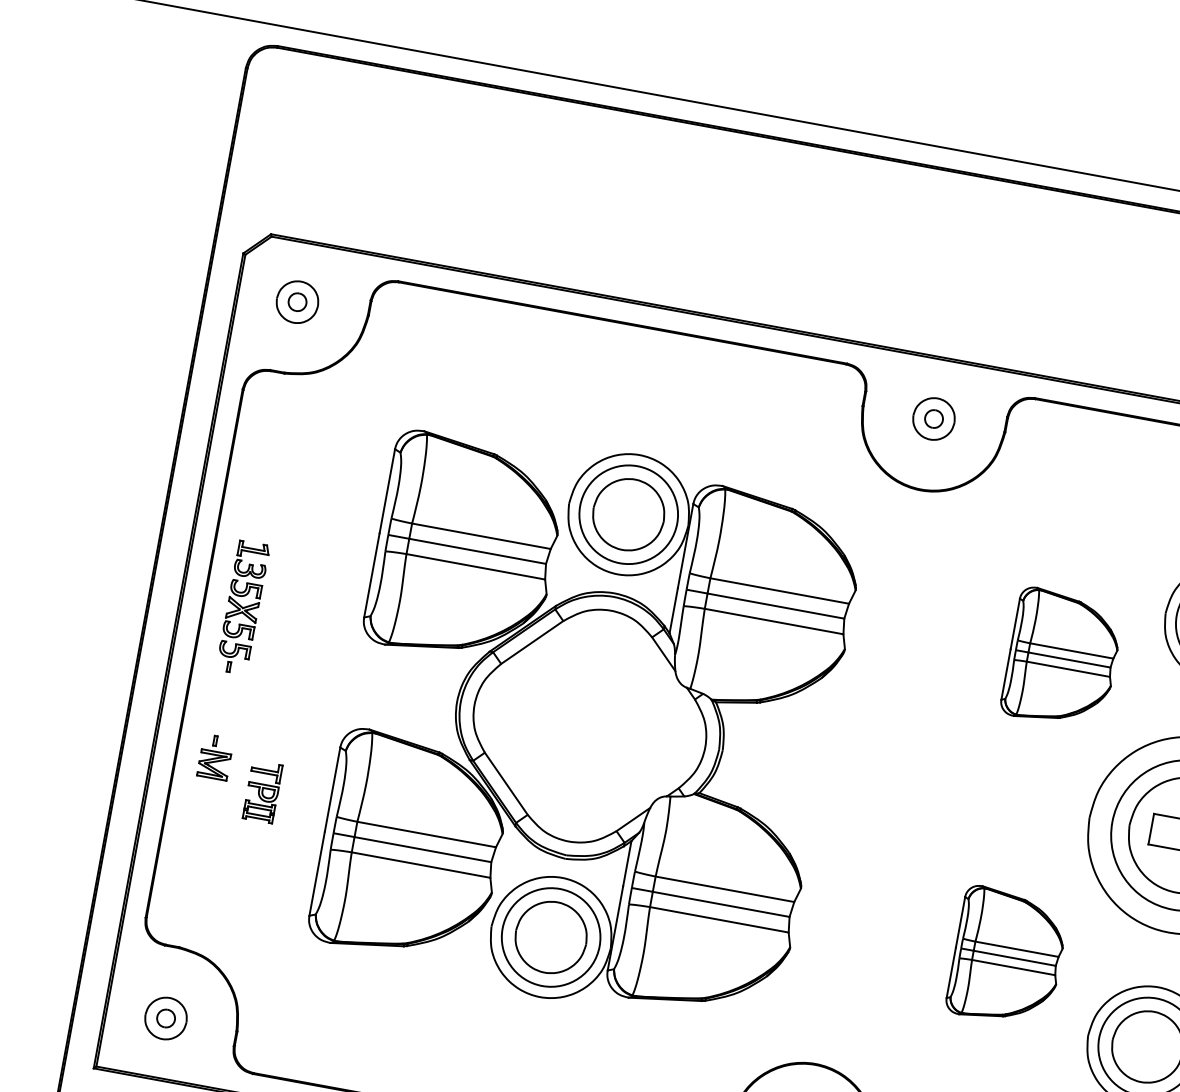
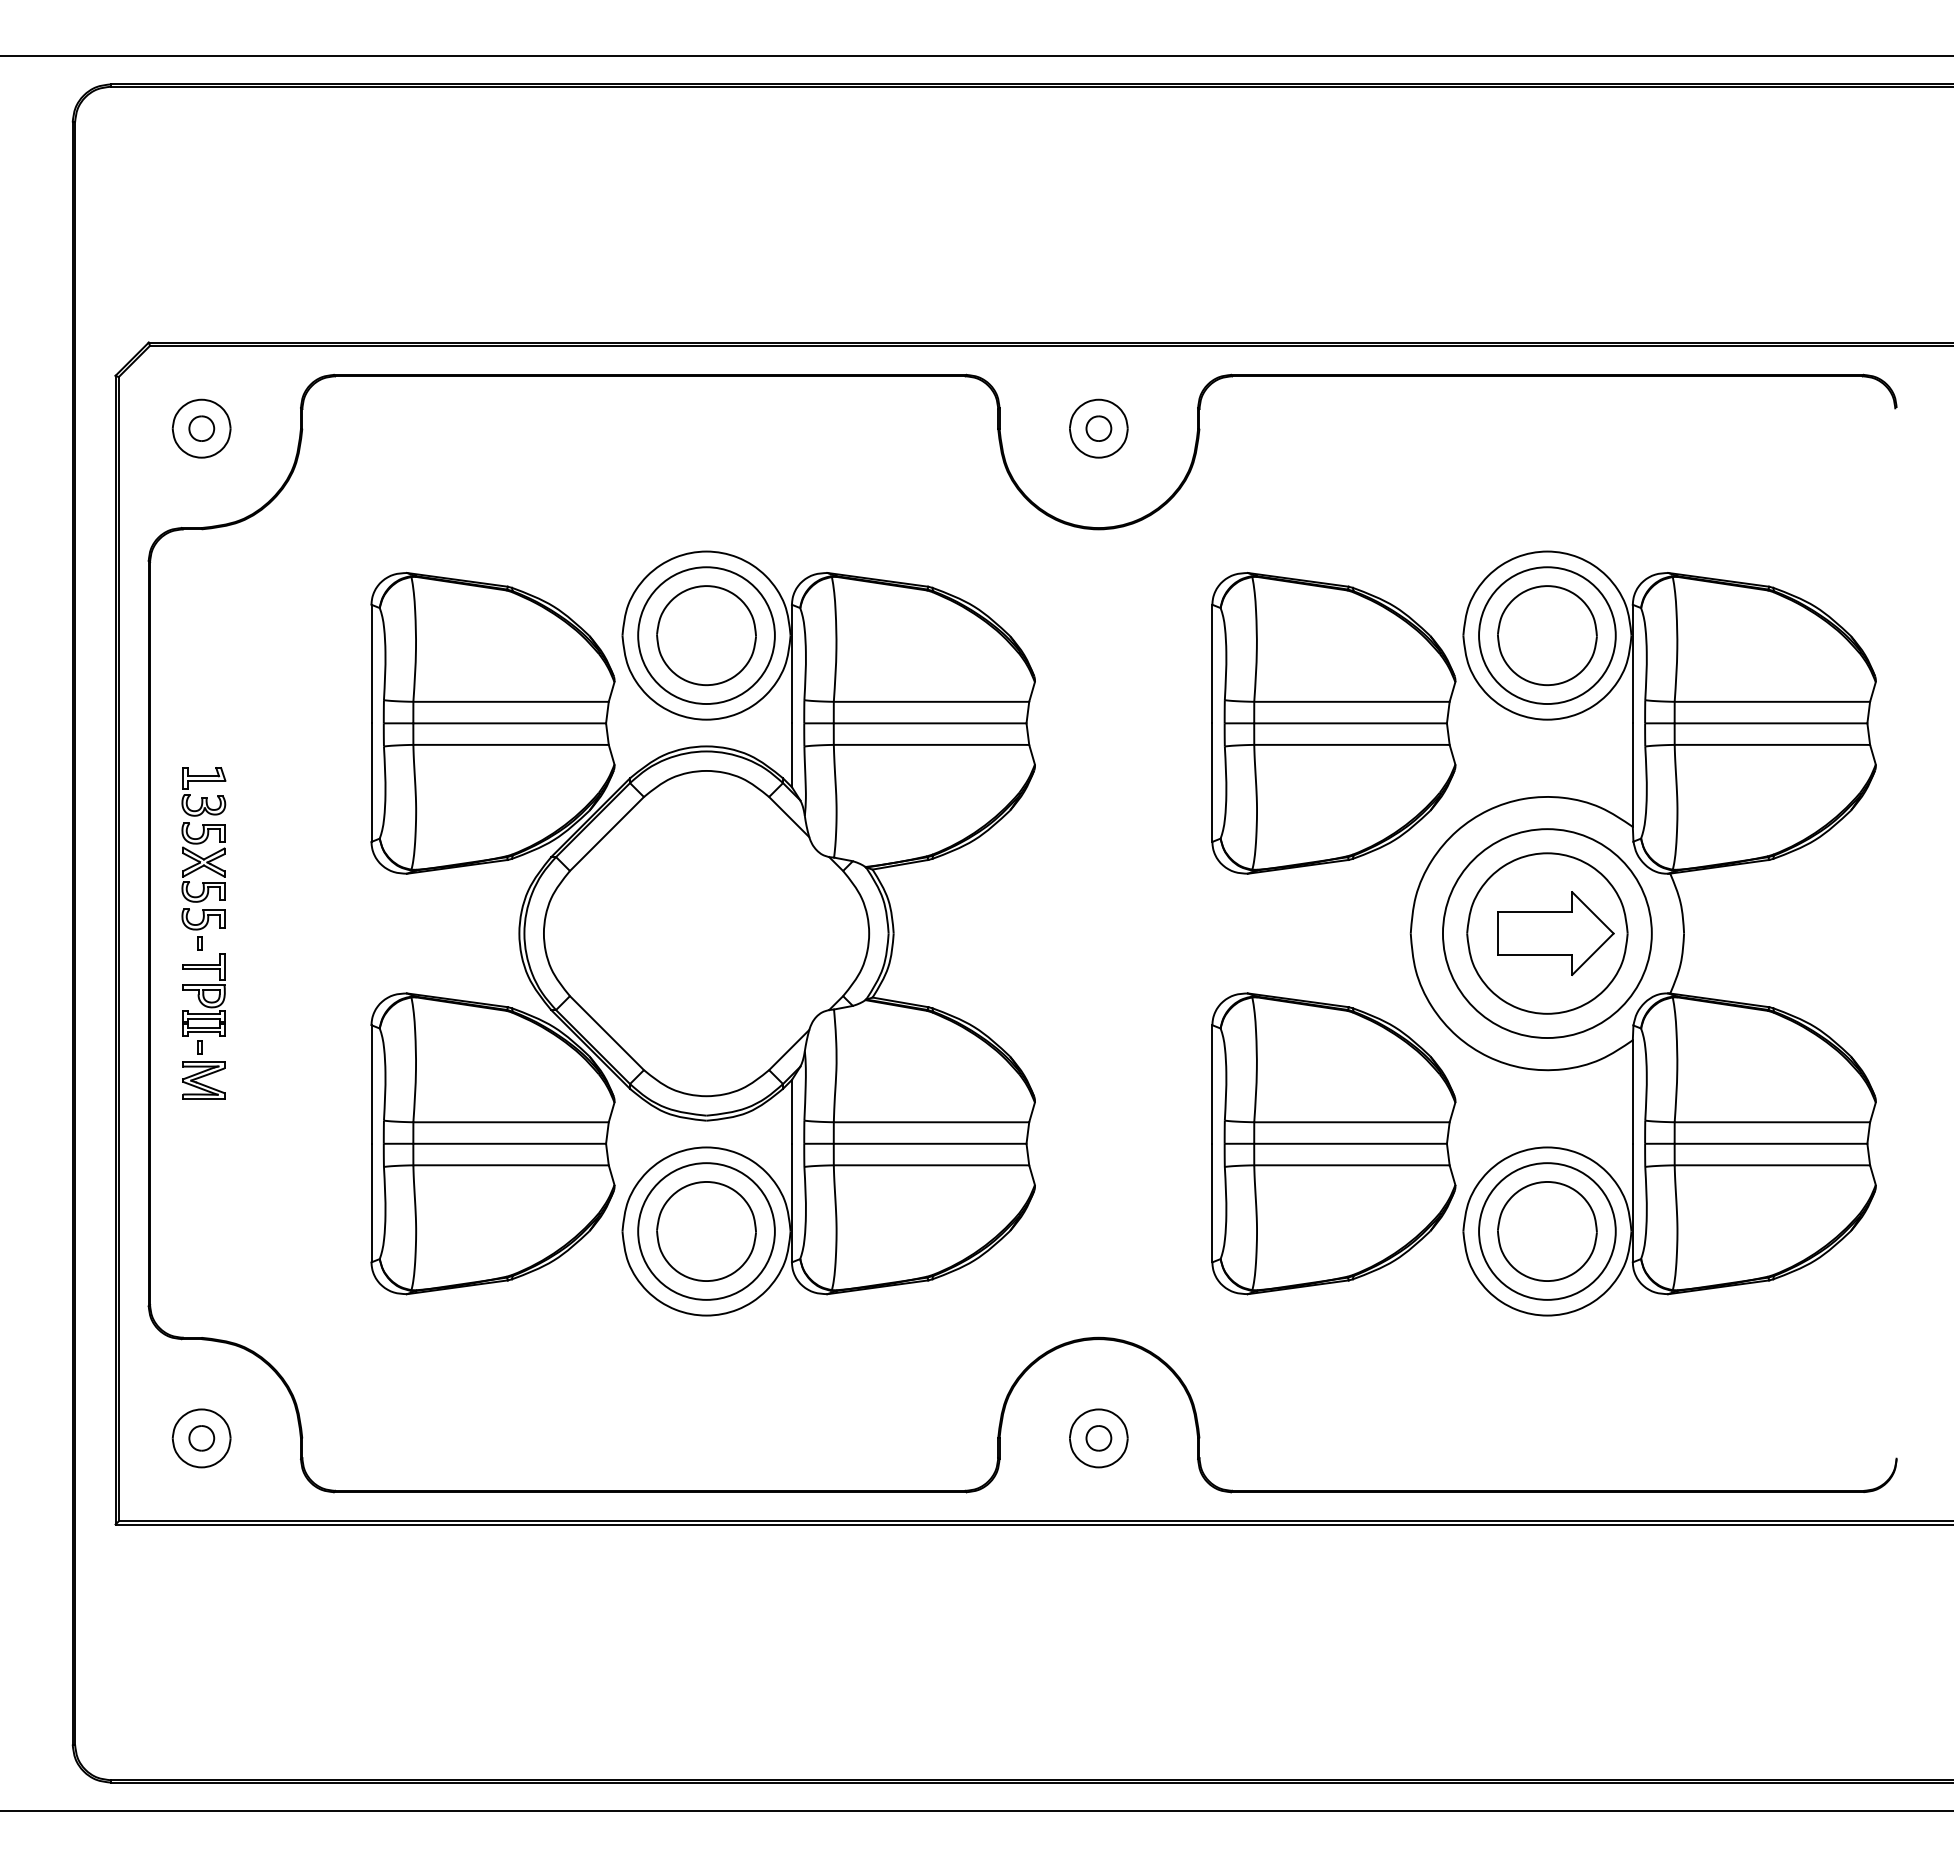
part: (1062, 658) -> (1333, 723), size x1.67
part: (262, 791) -> (203, 994), moved
part: (1007, 956) -> (1333, 1143), size x1.67

